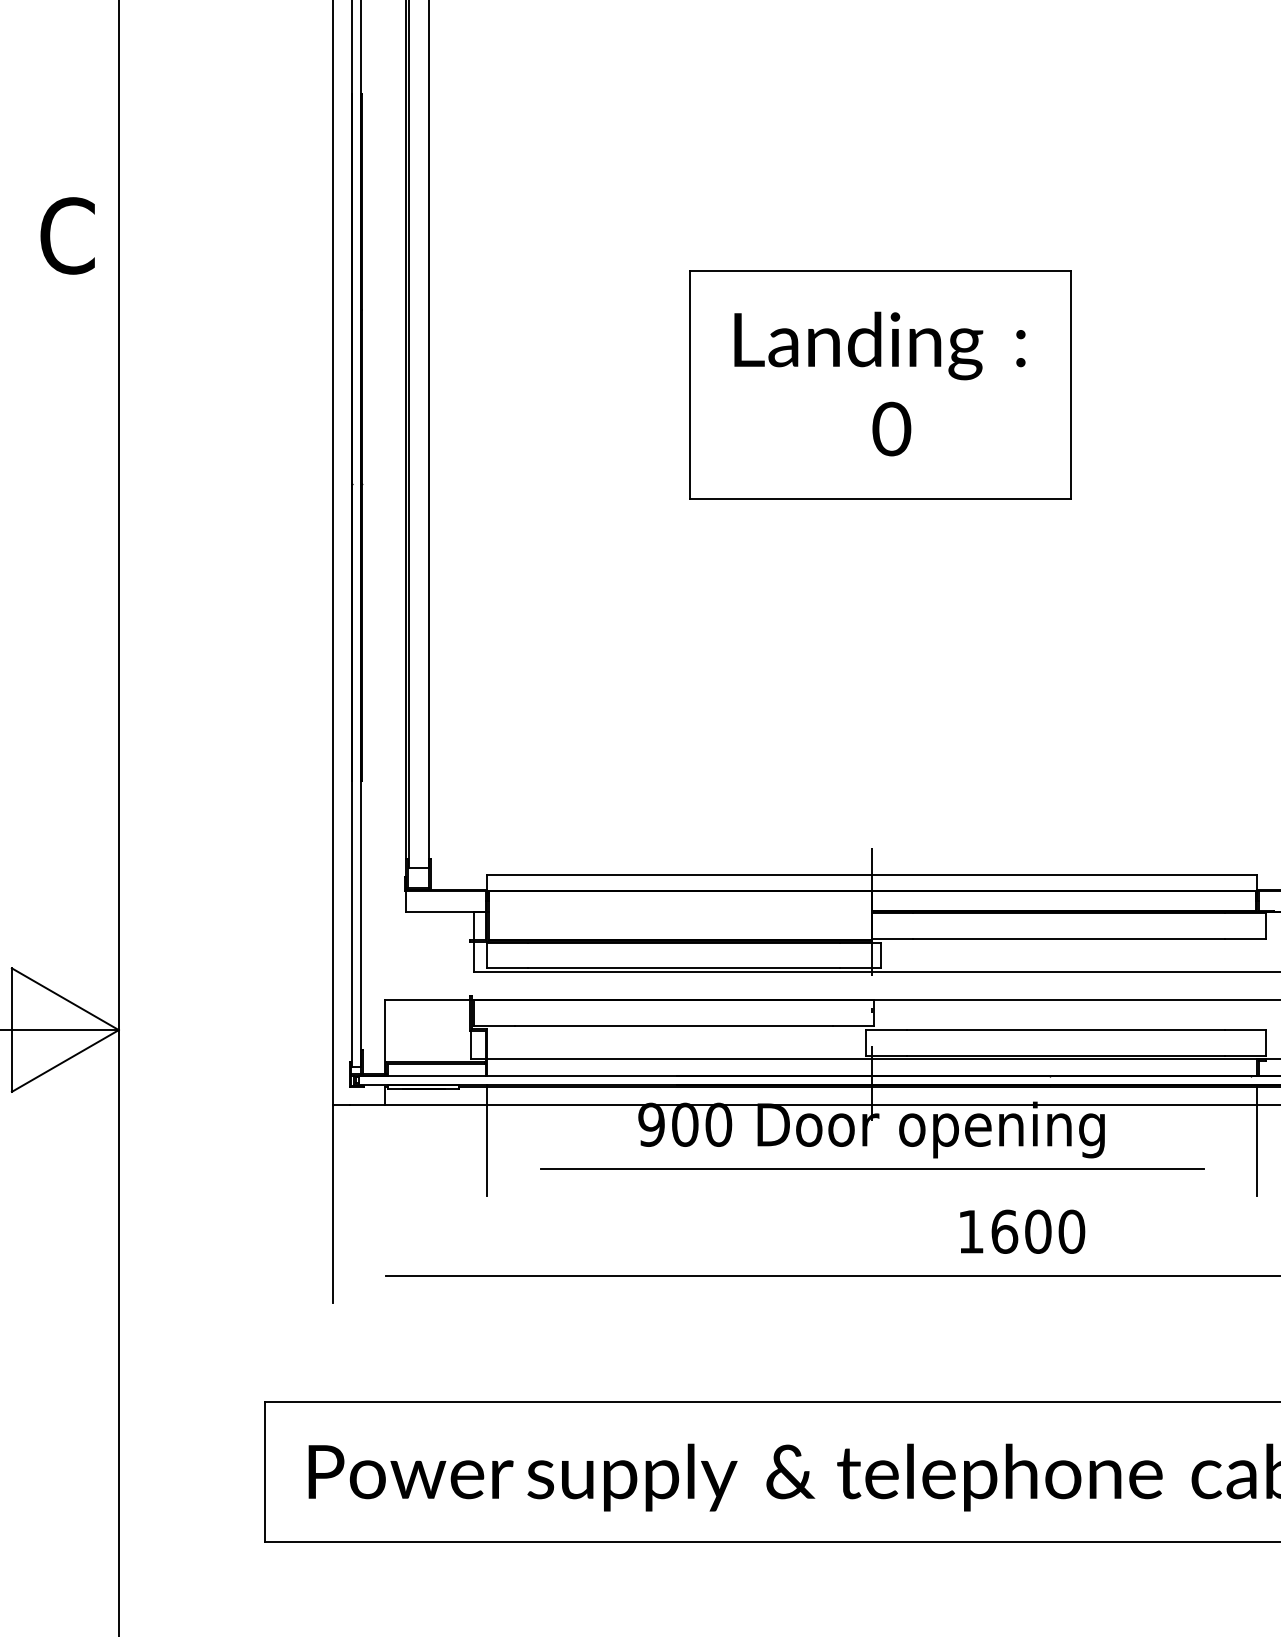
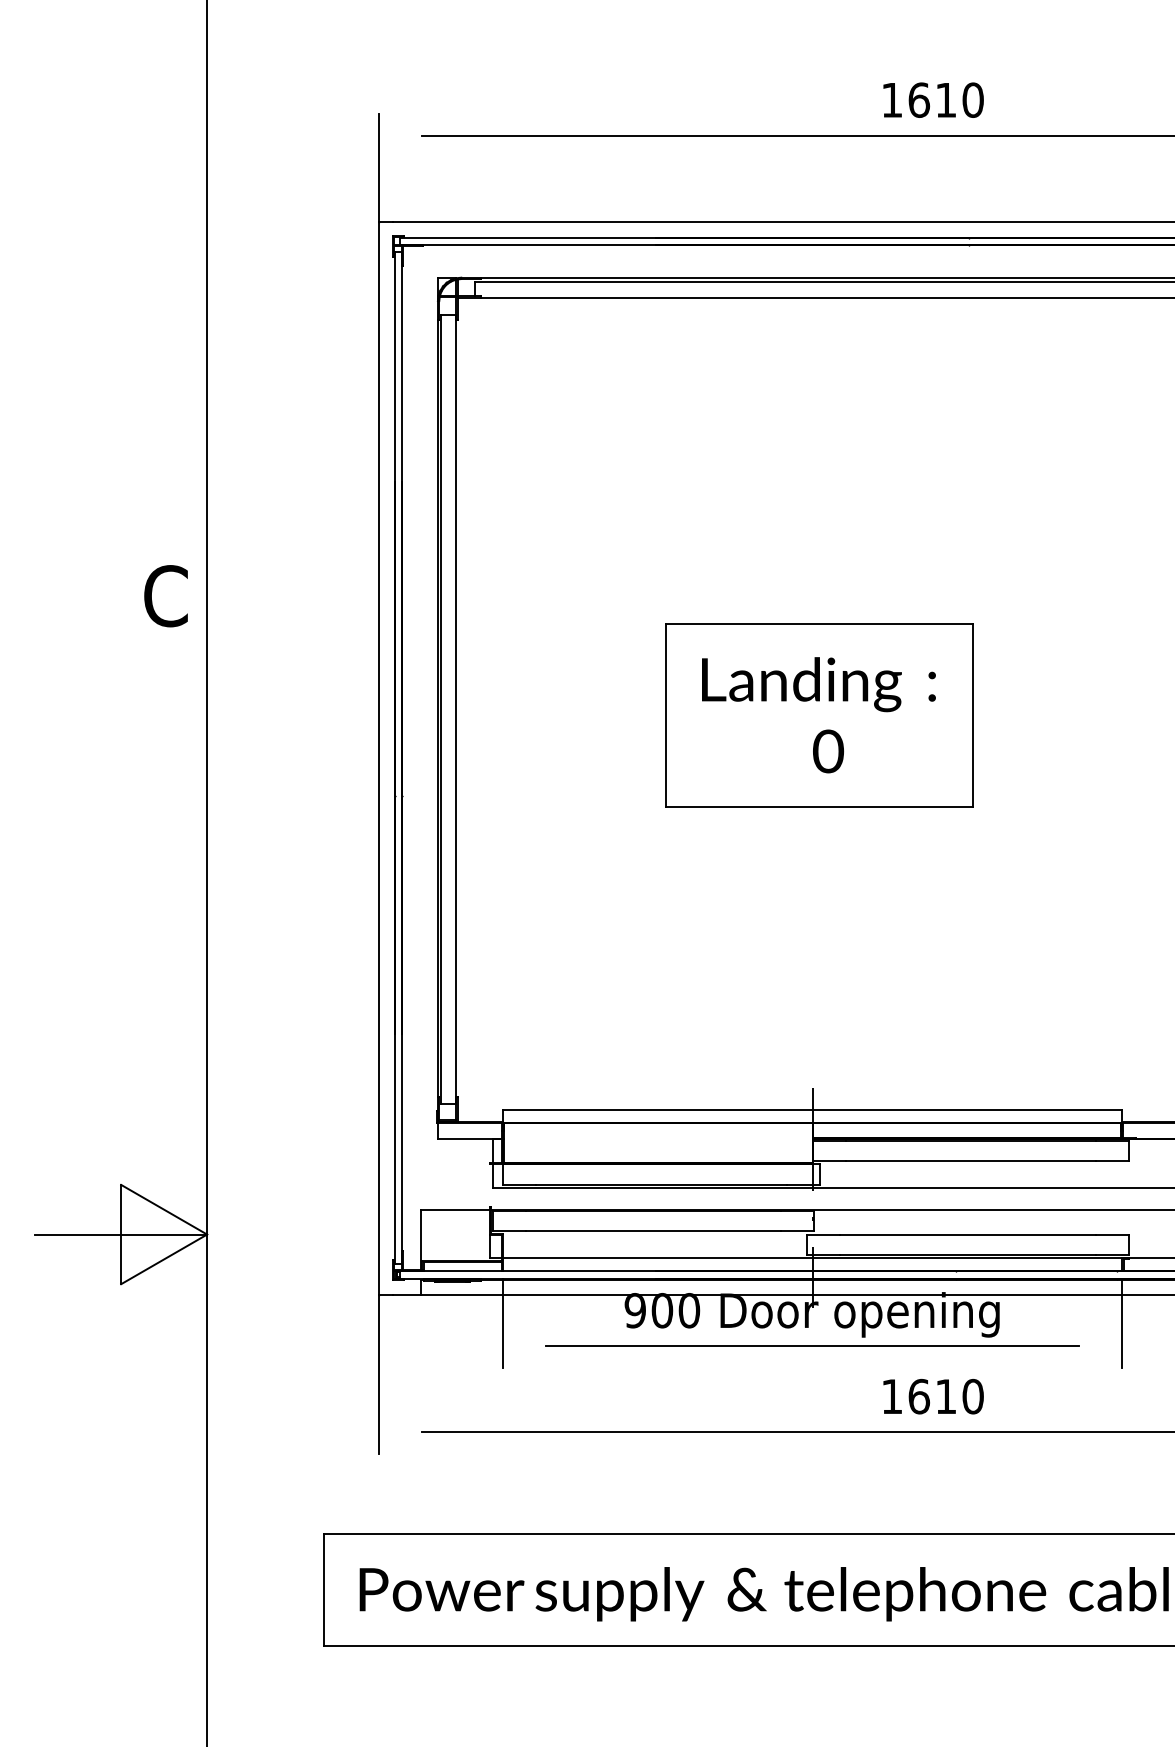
text: (1037, 1231) -> (945, 1396), 1600 -> 1610

